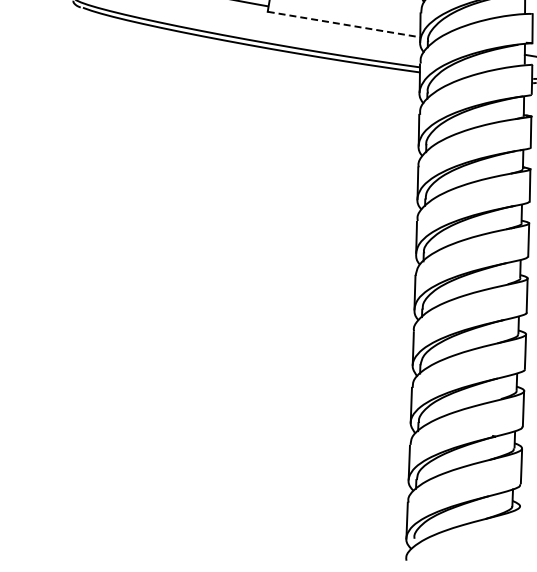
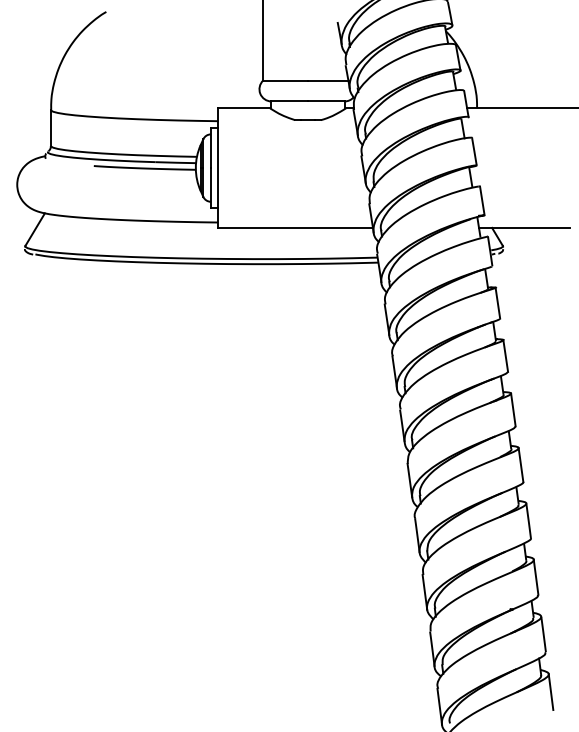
line: (344, 24) -> (296, 227), dashed -> solid
line: (518, 524) -> (550, 692), added

